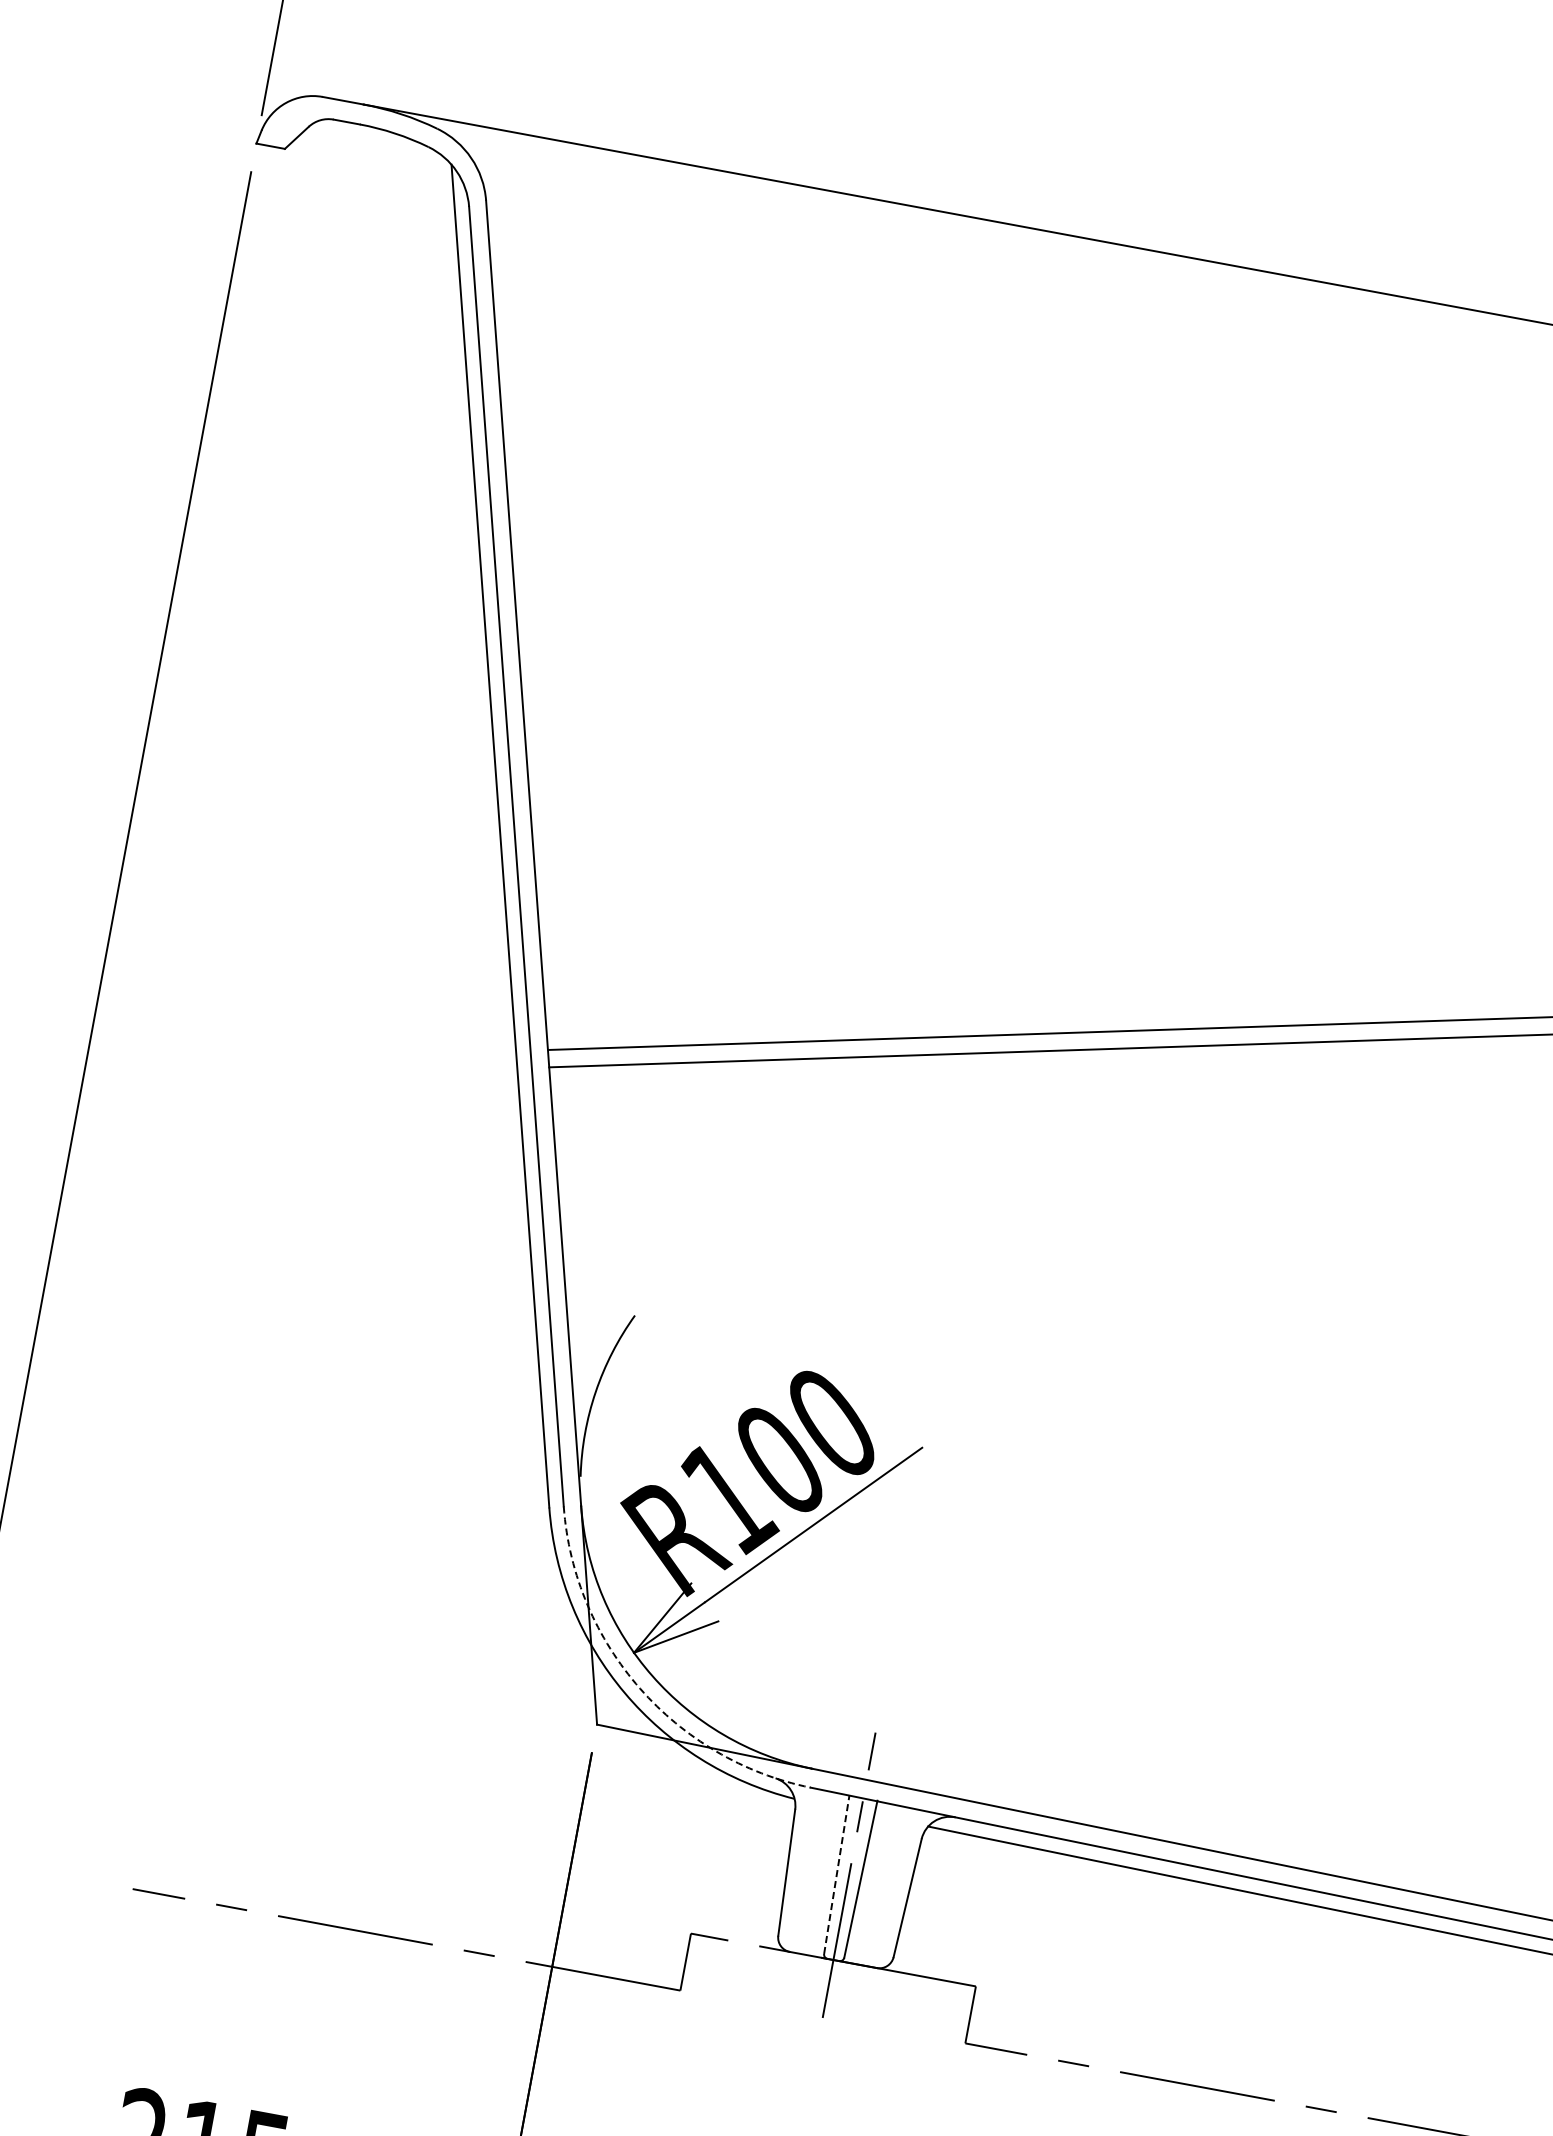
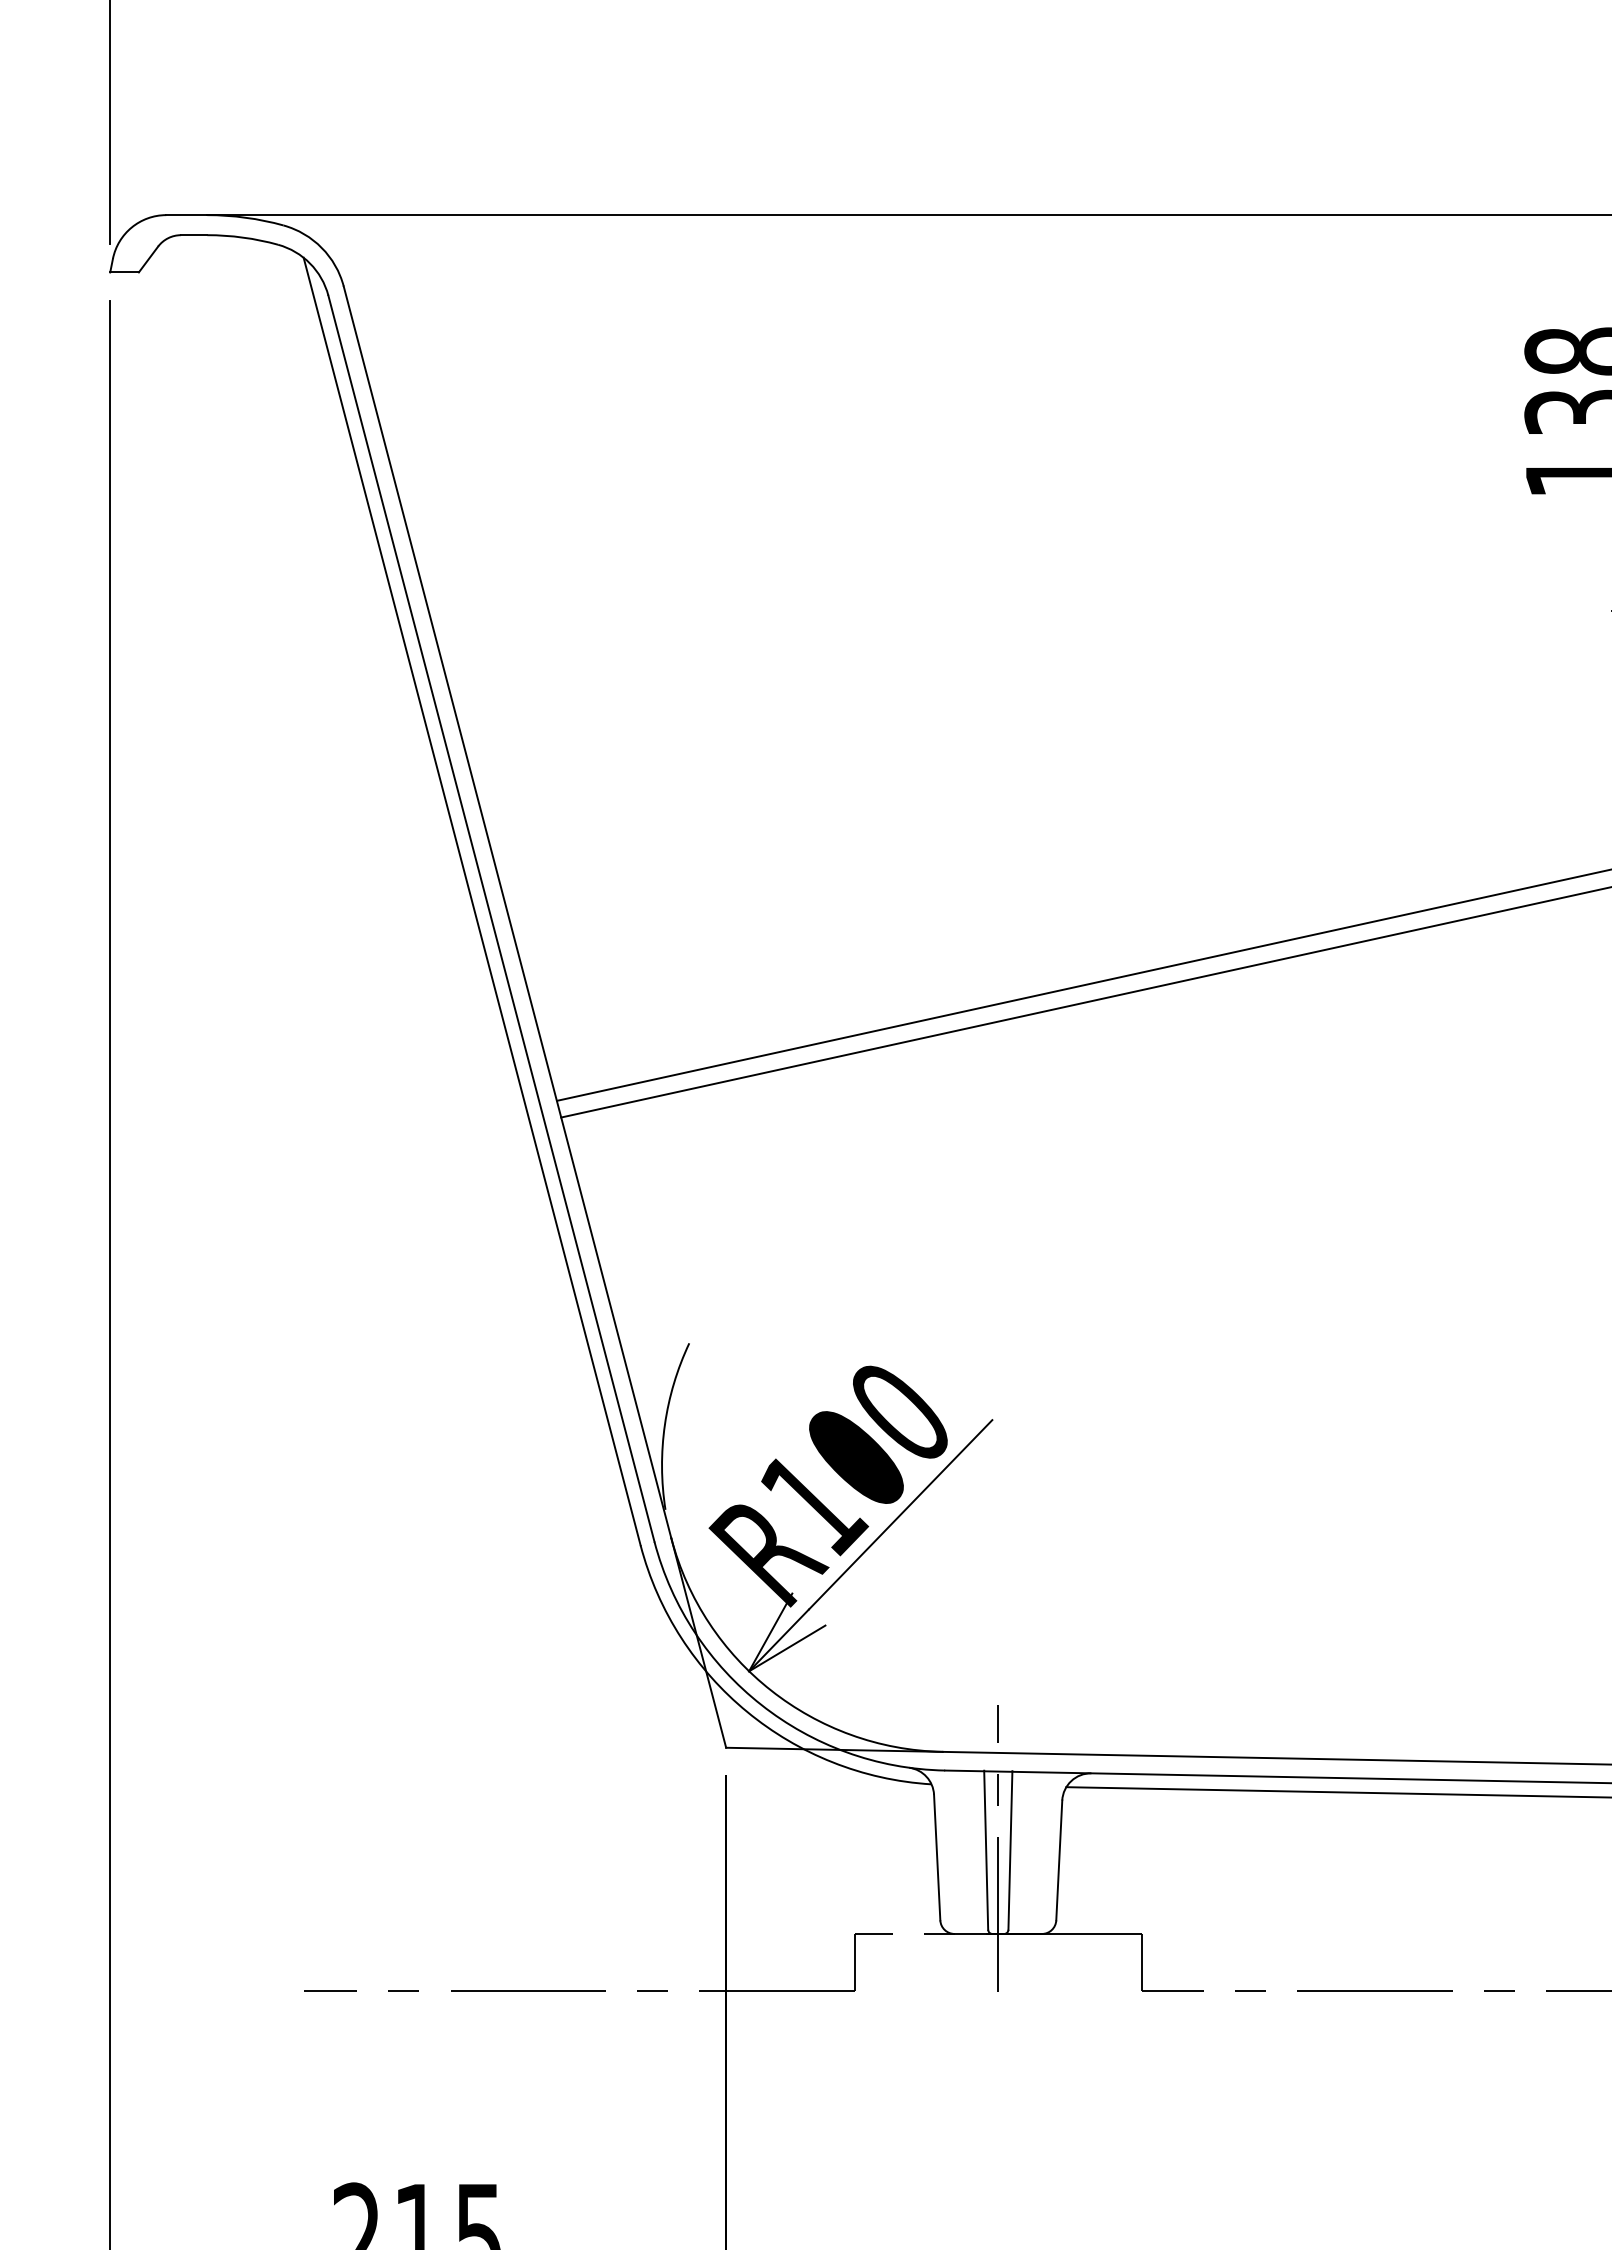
arc: (640, 1688) -> (761, 1704), dashed -> solid
line: (837, 1874) -> (986, 1850), dashed -> solid

